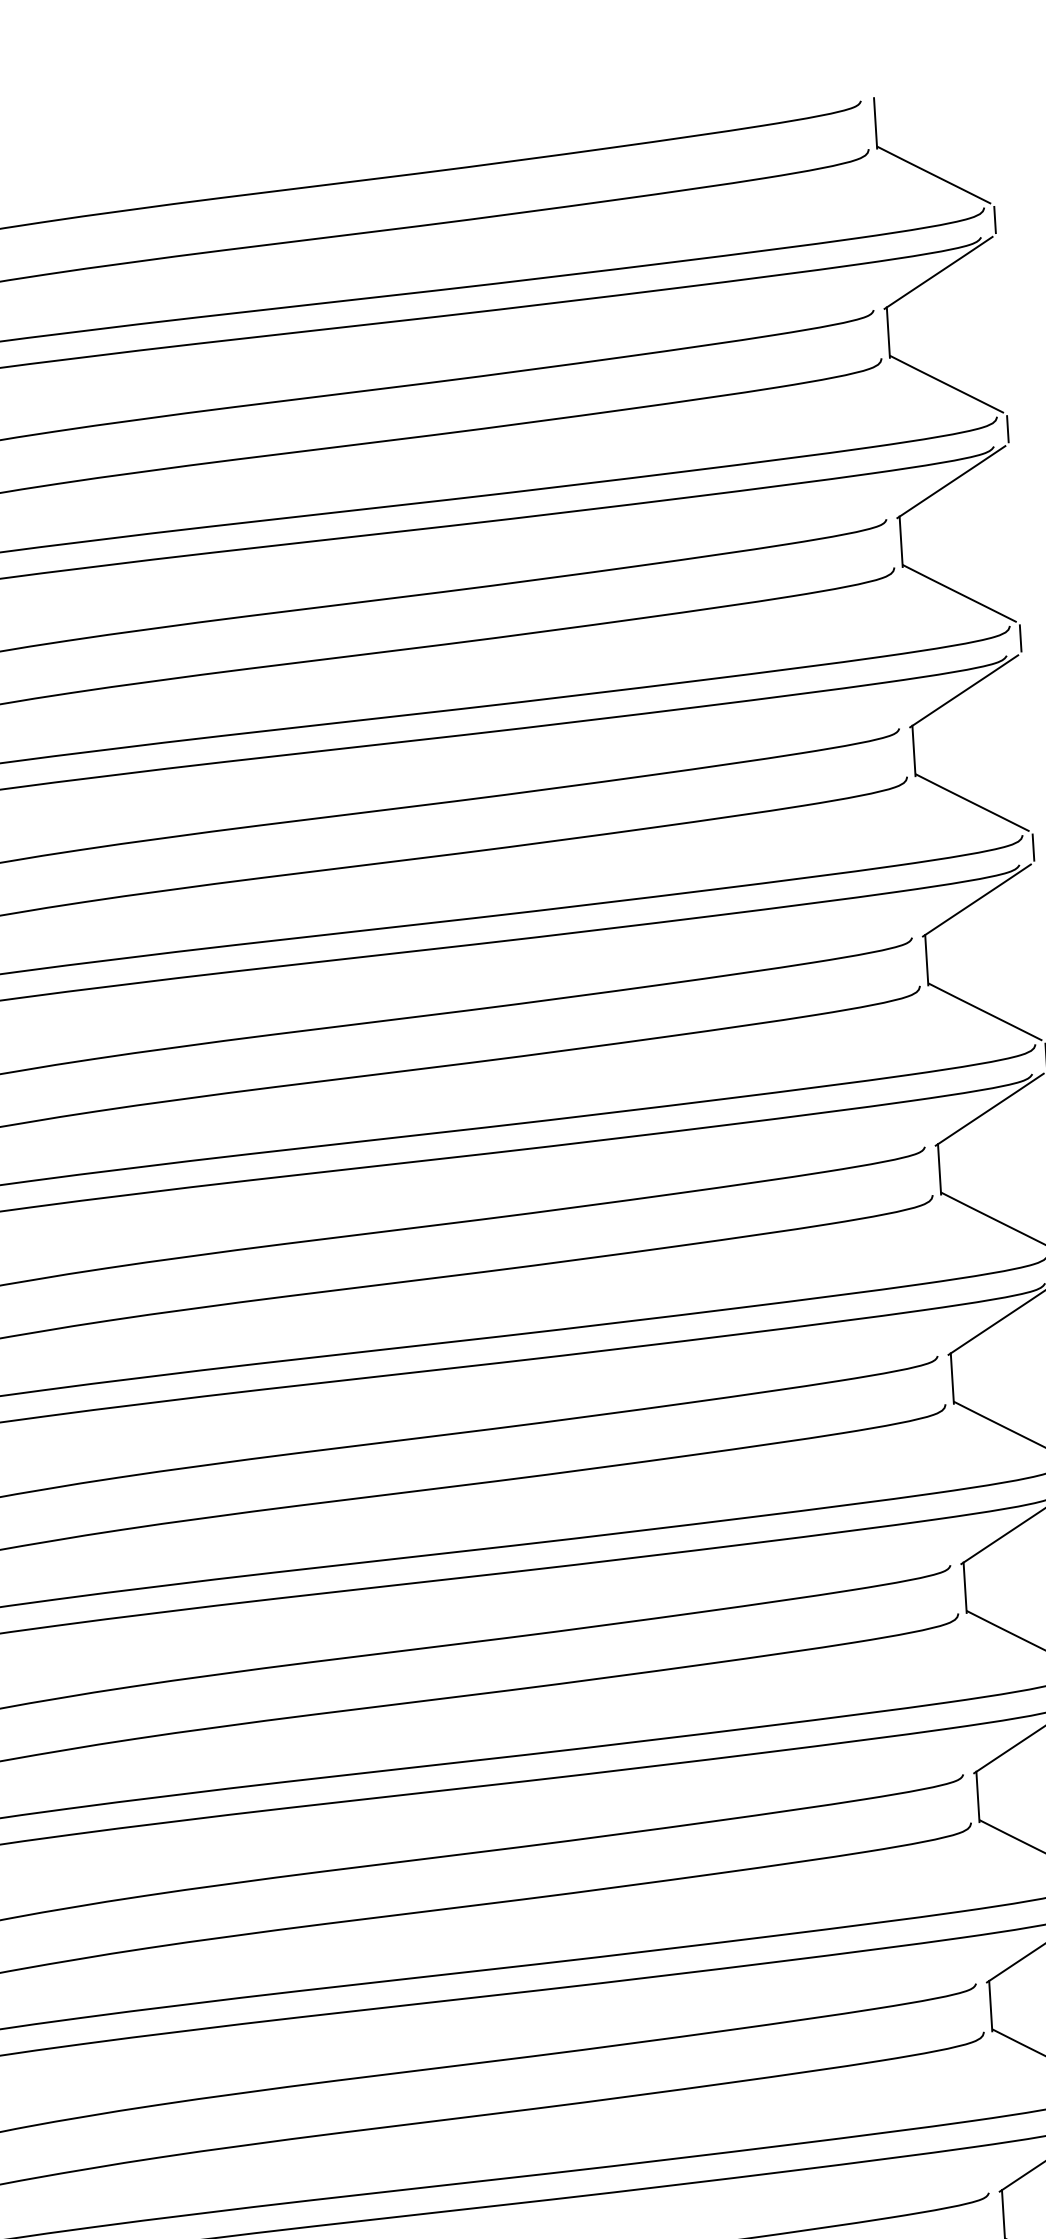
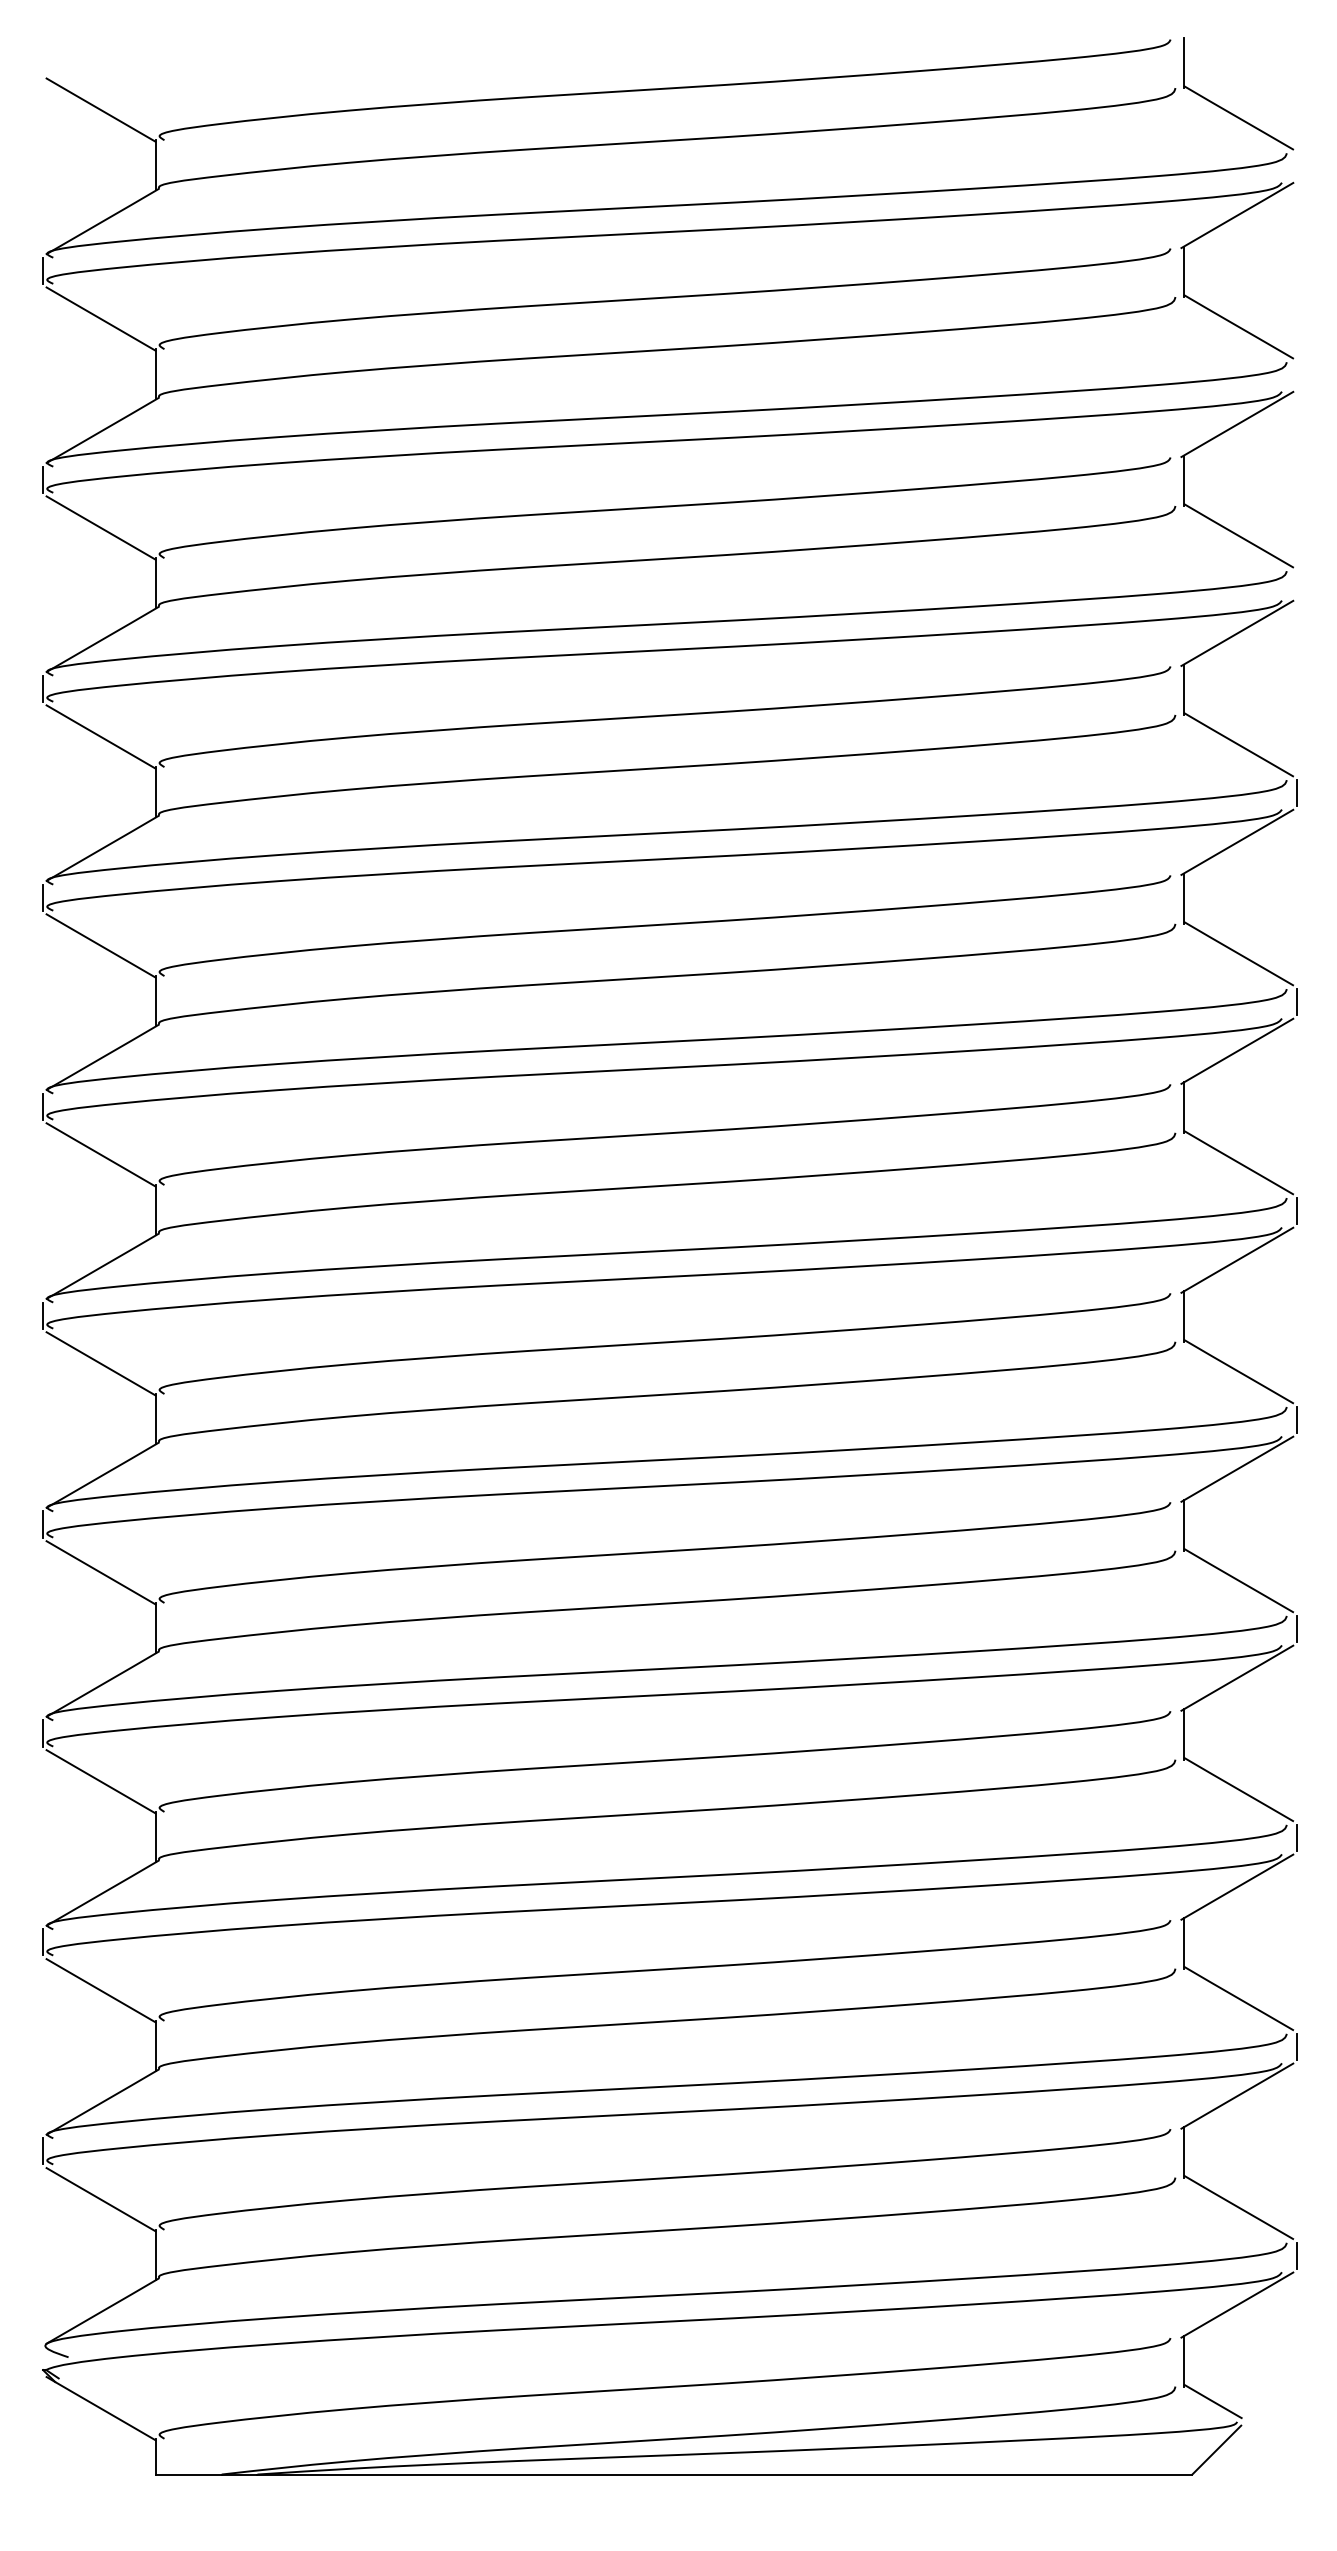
line: (994, 220) -> (1296, 166), removed
line: (1007, 429) -> (1296, 375), removed
line: (1020, 638) -> (1296, 584), removed

